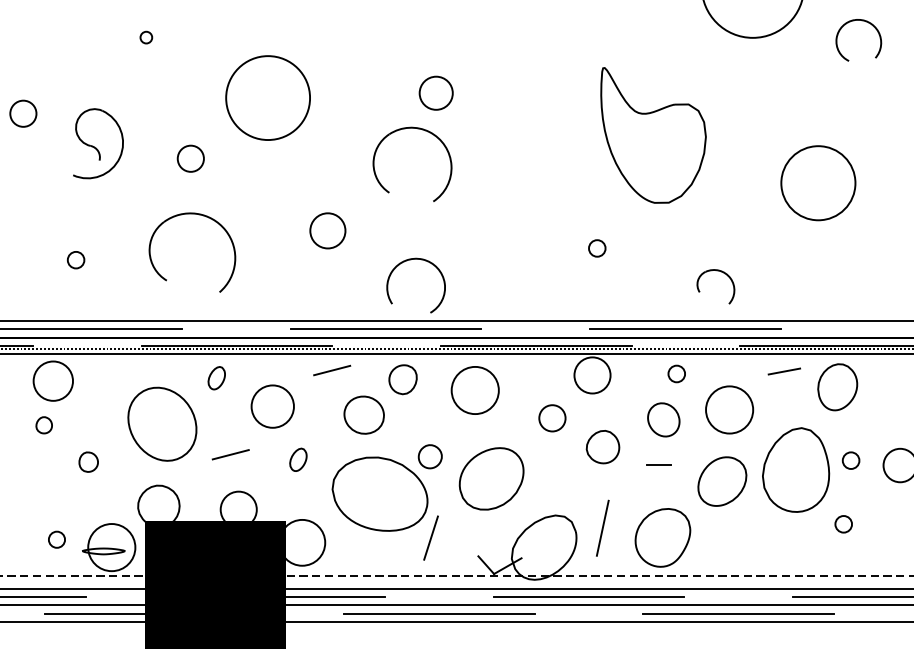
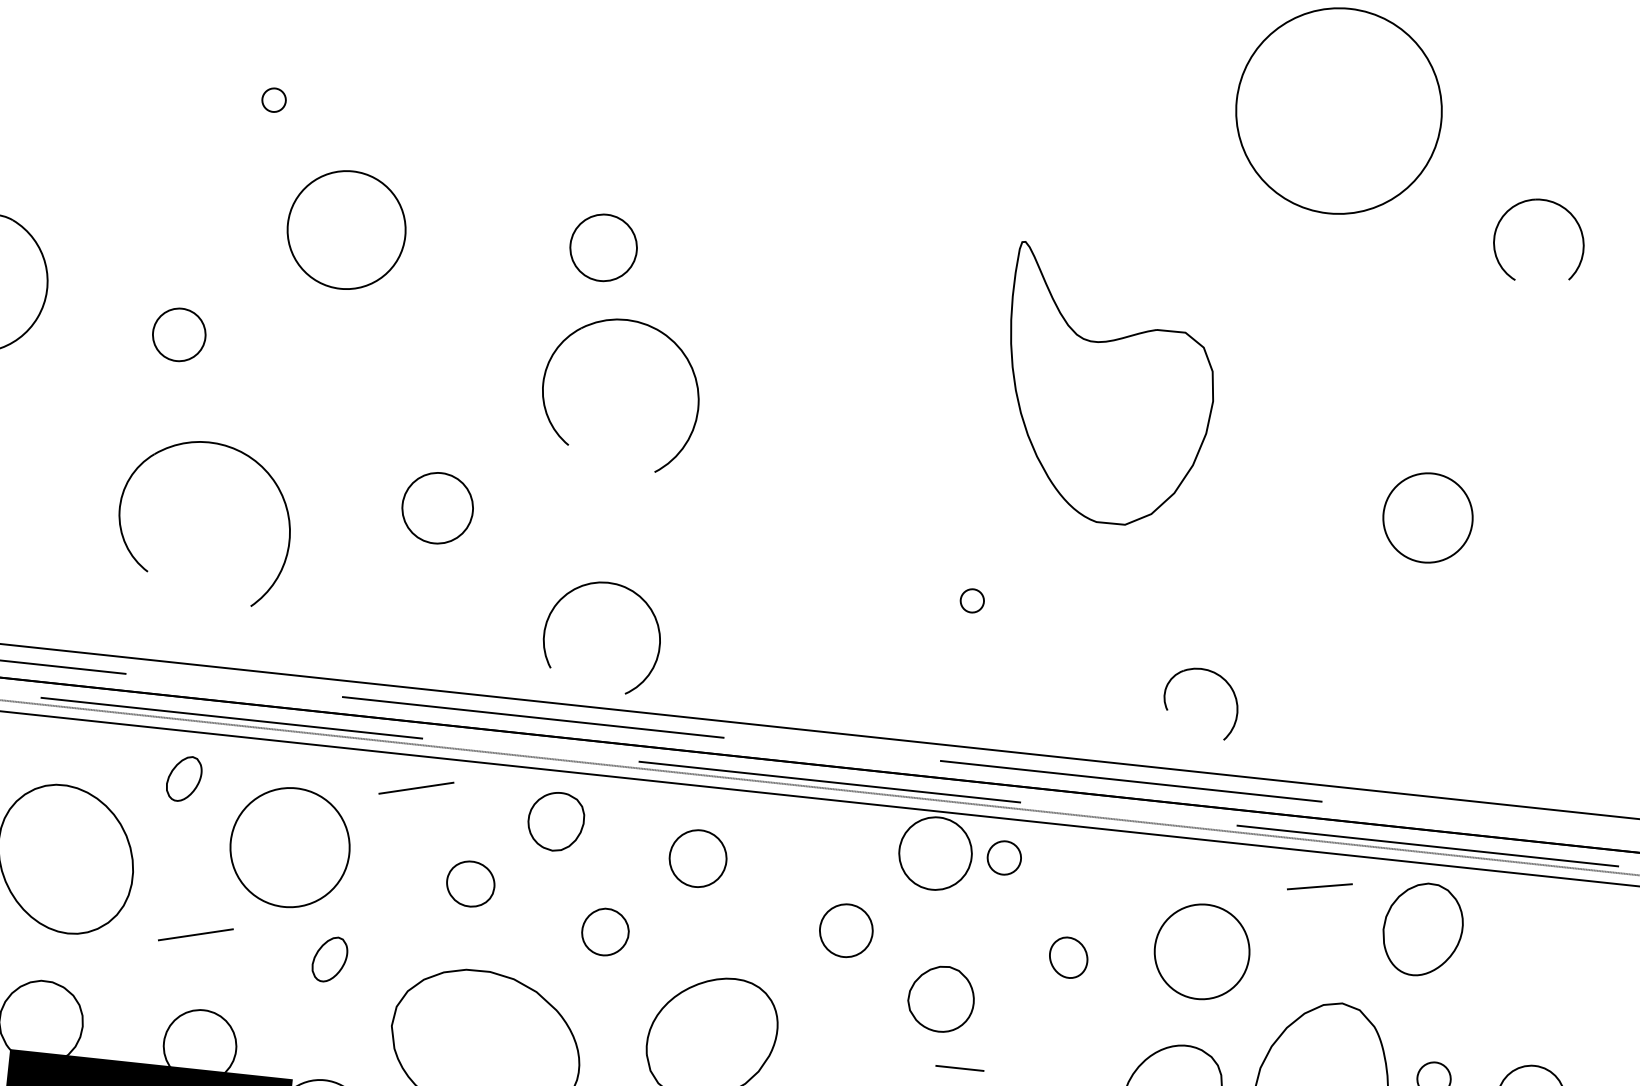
circle: (146, 37) -> (274, 99), moved
circle: (435, 92) -> (602, 246), moved
circle: (268, 98) -> (347, 231), size x0.7
circle: (818, 183) -> (1428, 518), size x0.6
circle: (597, 248) -> (972, 601), size x0.7
part: (165, 278) -> (145, 567), moved
circle: (676, 373) -> (1003, 856), moved
circle: (474, 390) -> (696, 858), size x0.6
circle: (272, 406) -> (289, 847), size x1.4
part: (363, 414) -> (469, 882), size x0.6
part: (663, 419) -> (1068, 956), size x0.6
part: (429, 456) -> (603, 931), moved
line: (658, 464) -> (959, 1066), moved

